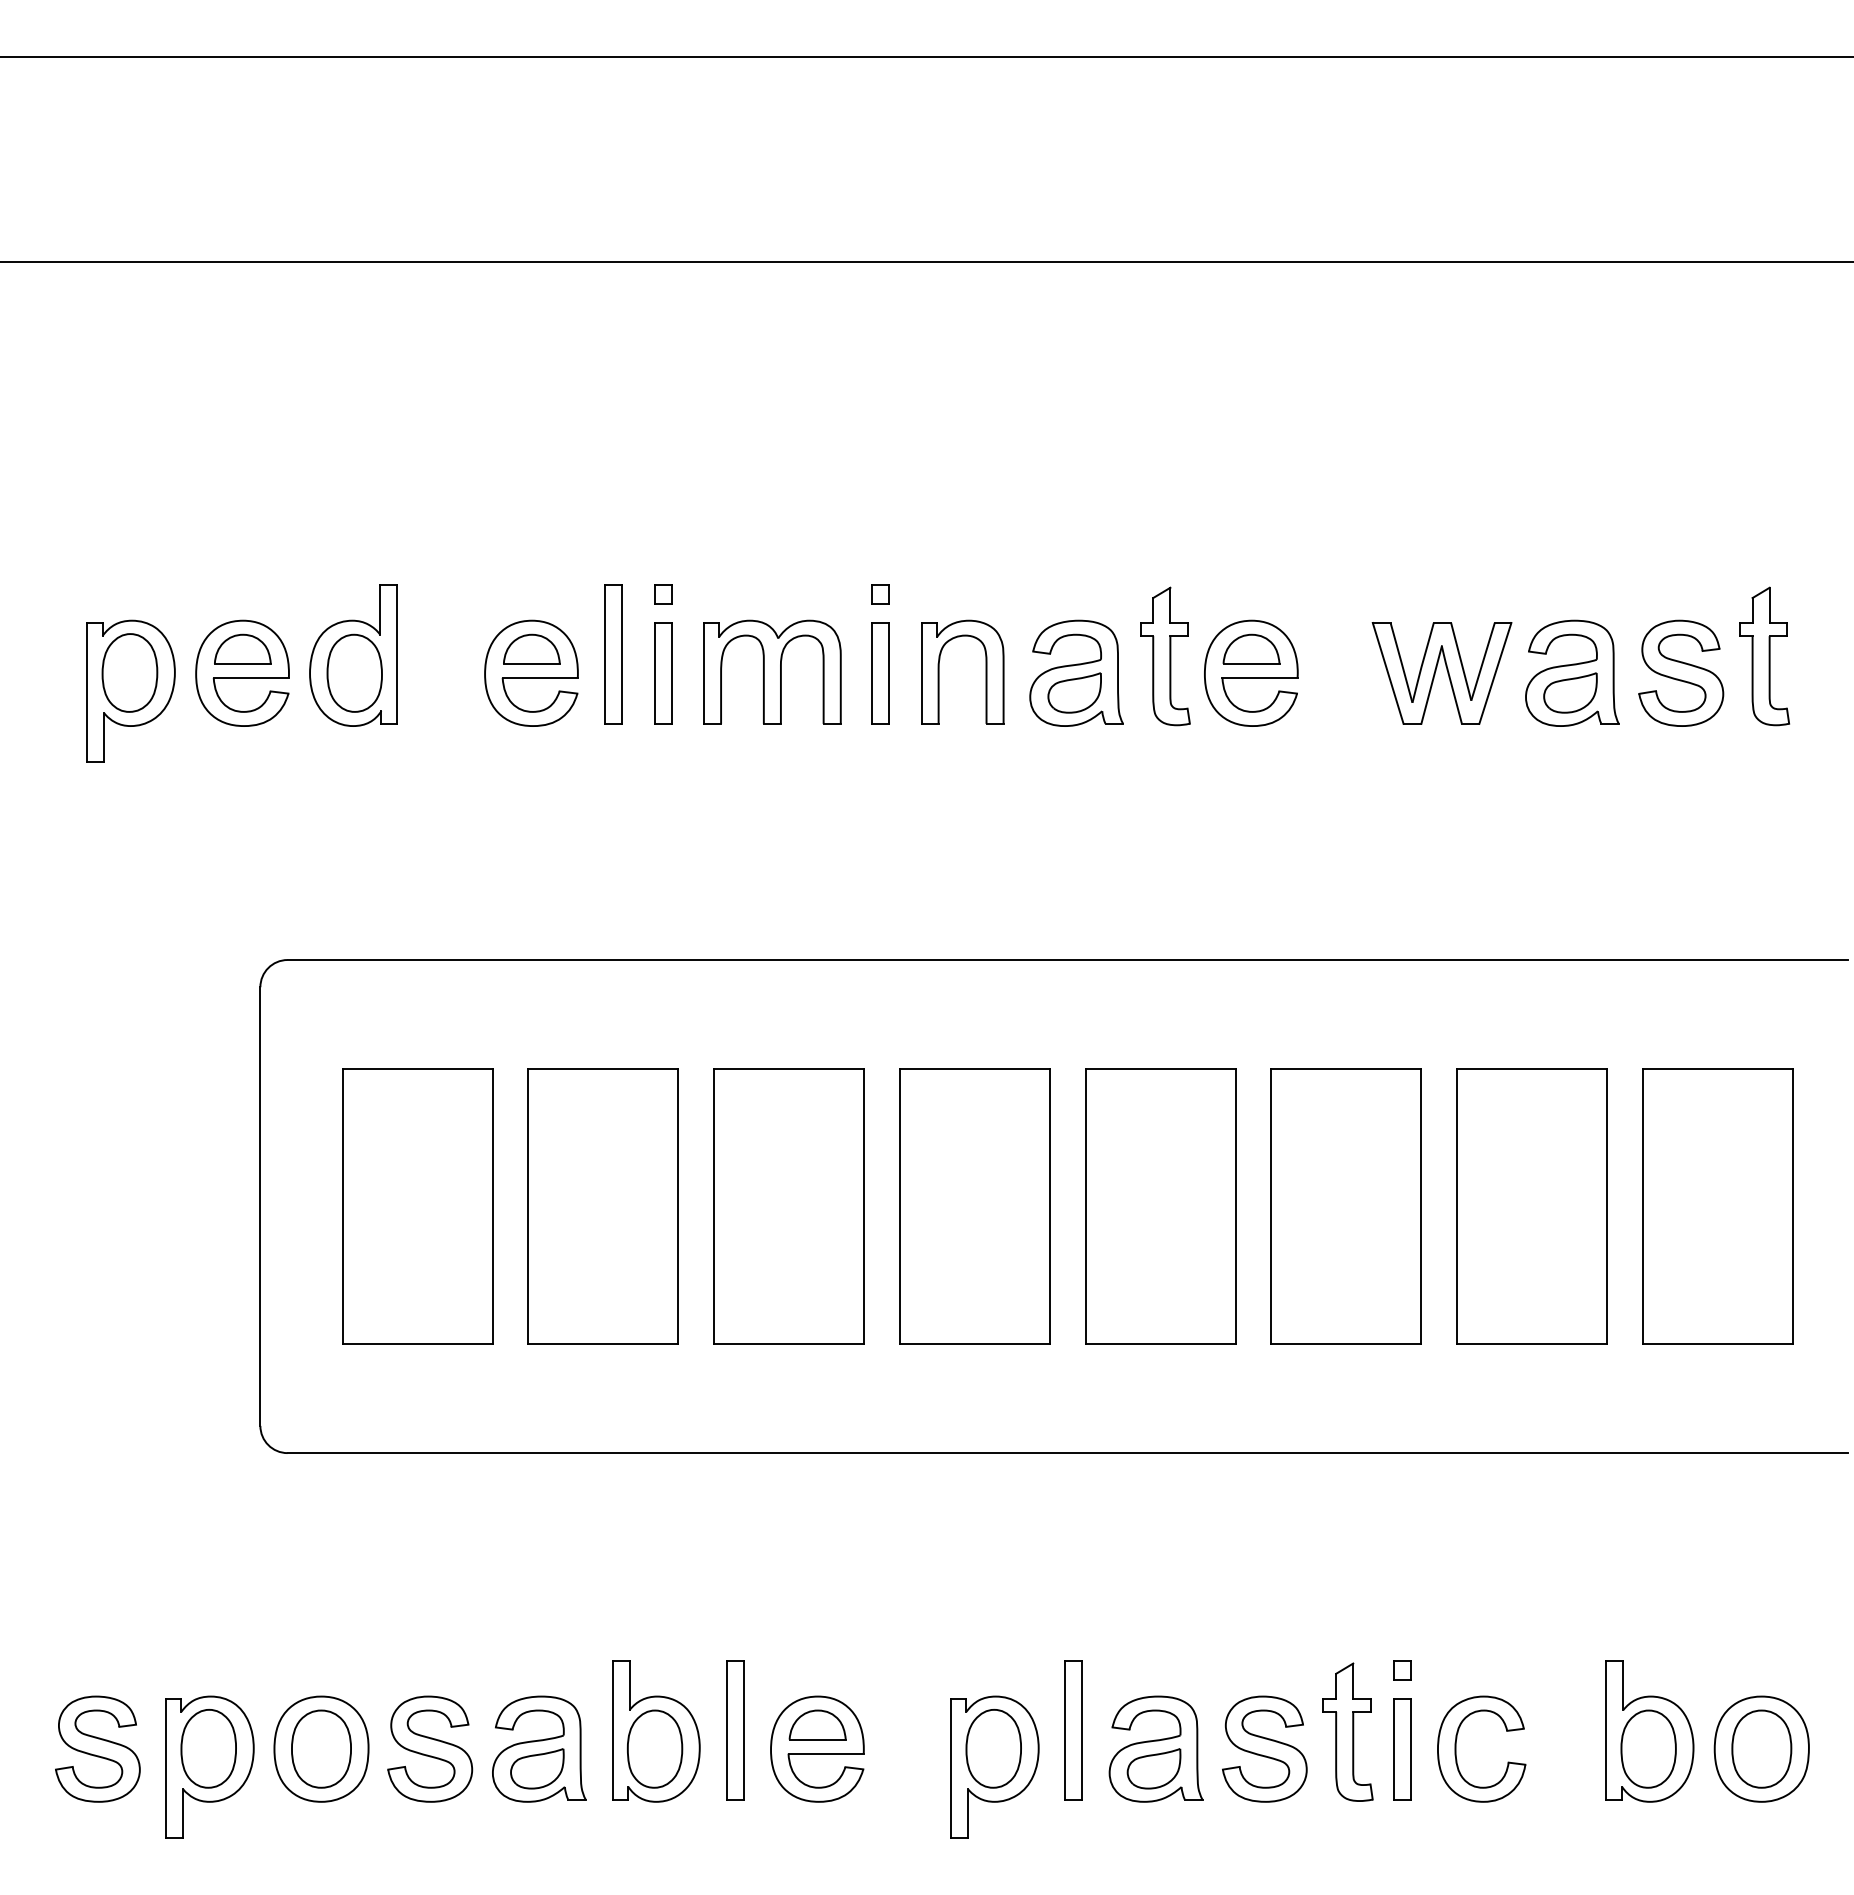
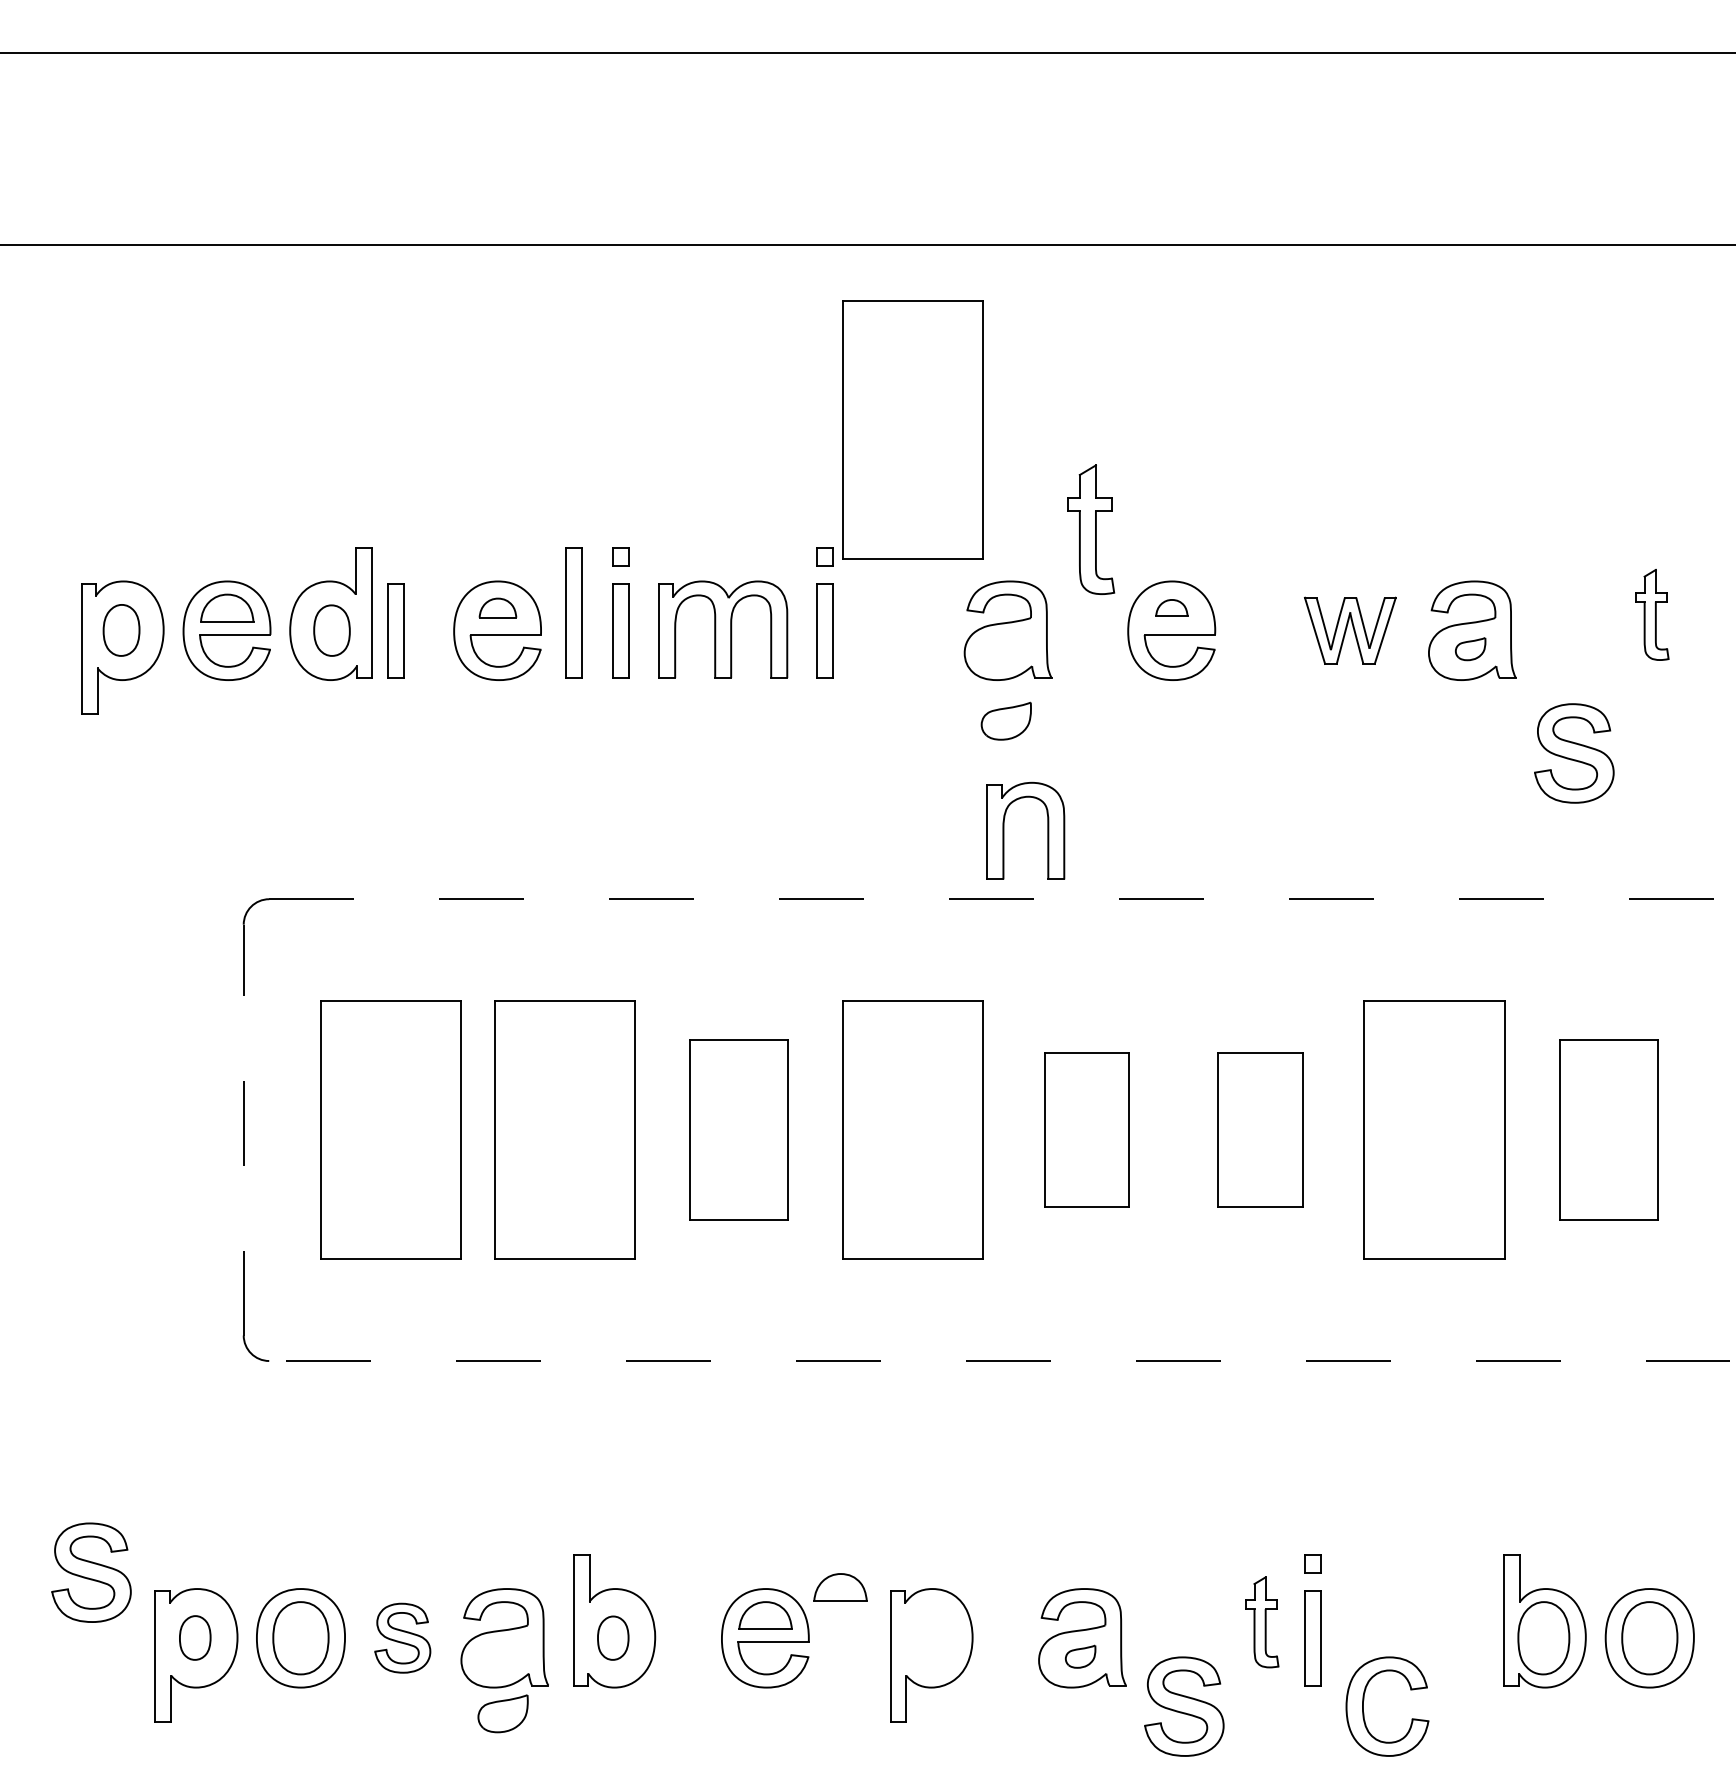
part: (974, 458) -> (912, 429), added
part: (531, 648) -> (497, 607), size x0.7
part: (1251, 648) -> (1171, 607), size x0.6
part: (1165, 656) -> (1091, 529), moved
part: (1764, 656) -> (1652, 614), size x0.7
part: (939, 671) -> (1004, 830), moved
part: (129, 672) -> (121, 629), size x0.7
part: (354, 672) -> (331, 629), size x0.7
part: (1681, 672) -> (1574, 752), moved
part: (423, 673) -> (396, 630), added
part: (1441, 673) -> (1349, 630), size x0.7
part: (1074, 692) -> (1006, 720), moved
part: (1570, 692) -> (1470, 648), size x0.6
line: (1068, 960) -> (1000, 899), solid -> dashed
line: (260, 1206) -> (243, 1130), solid -> dashed
part: (788, 1206) -> (738, 1130), size x0.7
part: (1160, 1206) -> (1086, 1130), size x0.6
part: (1345, 1206) -> (1259, 1130), size x0.6
part: (1717, 1206) -> (1608, 1130), size x0.7
line: (1067, 1453) -> (999, 1361), solid -> dashed
part: (897, 1694) -> (840, 1587), added
part: (735, 1730) -> (688, 1620), removed
part: (1073, 1730) -> (1005, 1620), removed
part: (1347, 1731) -> (1261, 1621), size x0.7
part: (97, 1748) -> (91, 1572), moved
part: (208, 1748) -> (195, 1637), size x0.6
part: (430, 1748) -> (403, 1637), size x0.7
part: (654, 1748) -> (612, 1637), size x0.6
part: (993, 1748) -> (930, 1637), removed
part: (1264, 1748) -> (1184, 1706), moved
part: (1456, 1748) -> (1363, 1706), moved
part: (537, 1768) -> (503, 1713), moved
part: (1153, 1768) -> (1080, 1656), size x0.6

